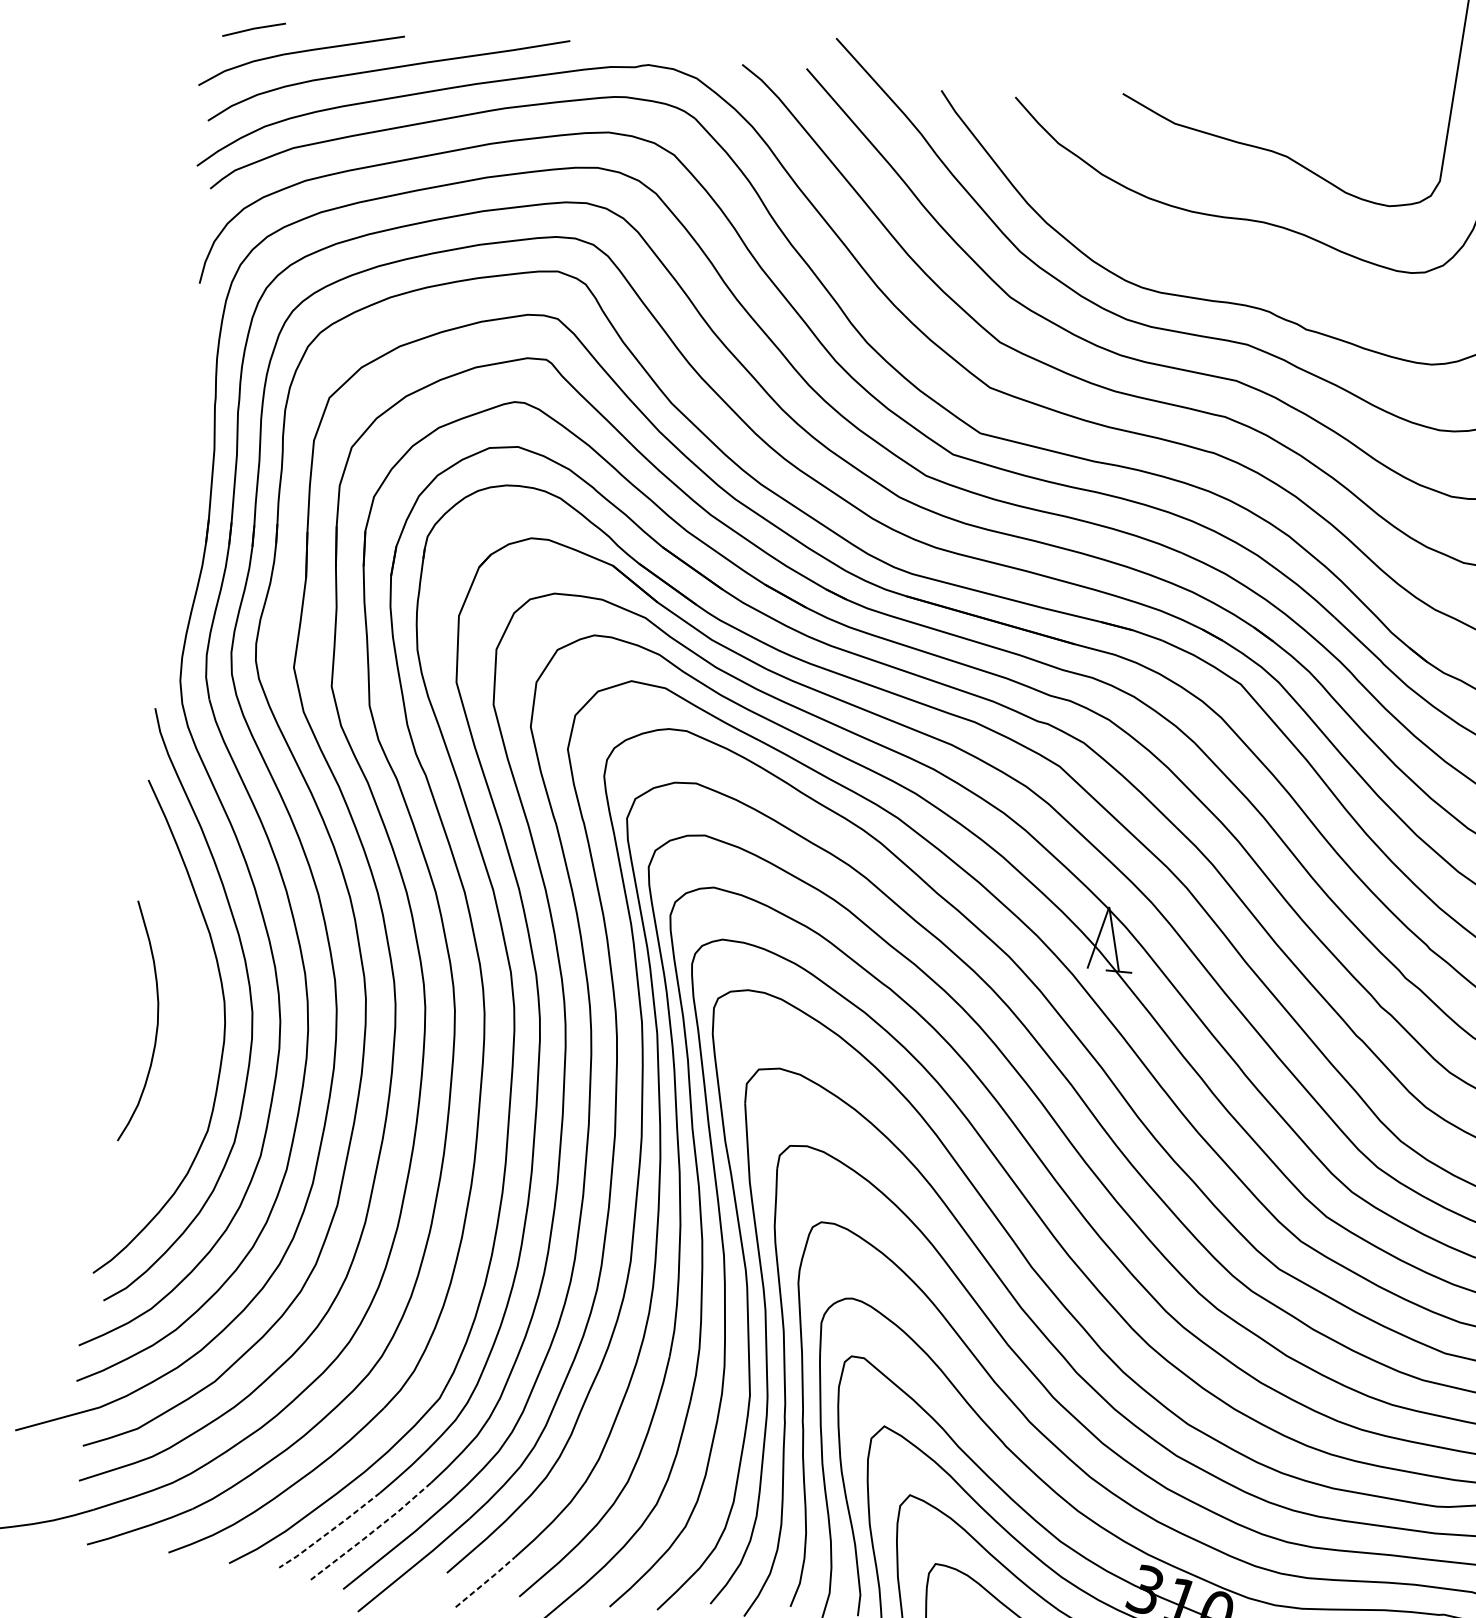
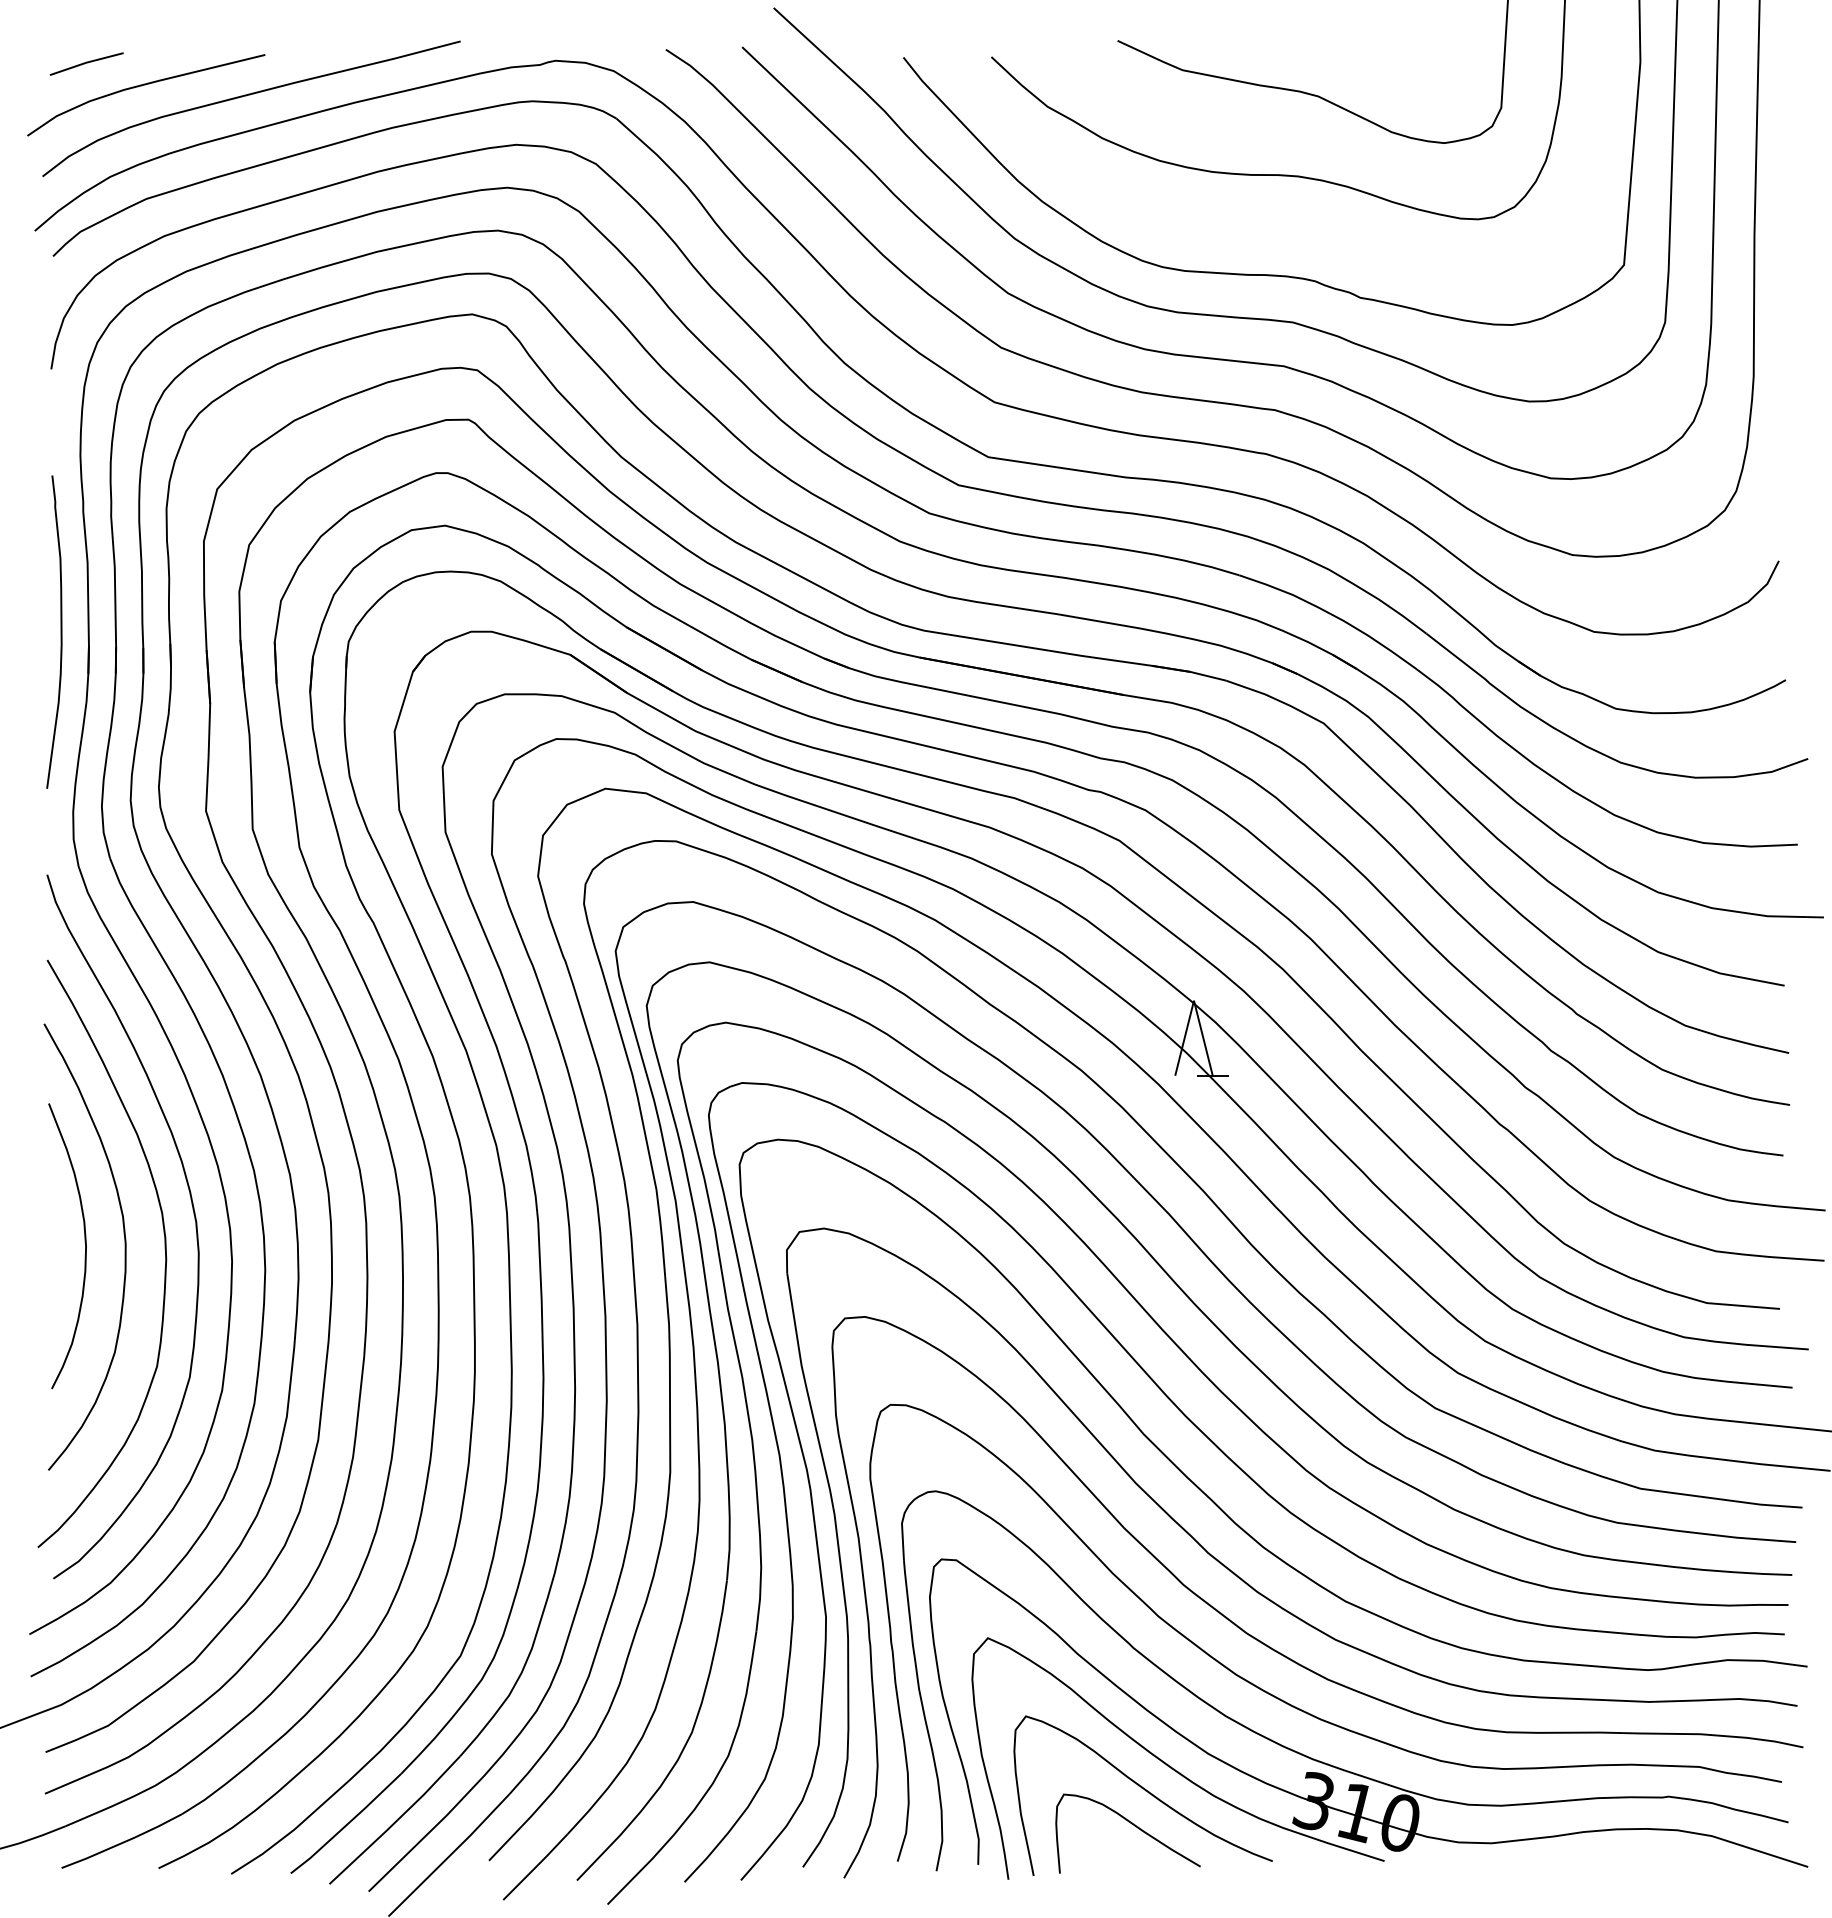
curve: (186, 504) -> (60, 631), added
curve: (190, 1027) -> (124, 1246), added
line: (330, 1531) -> (347, 1824), dashed -> solid
line: (371, 1532) -> (395, 1821), dashed -> solid
line: (486, 1582) -> (536, 1867), dashed -> solid

